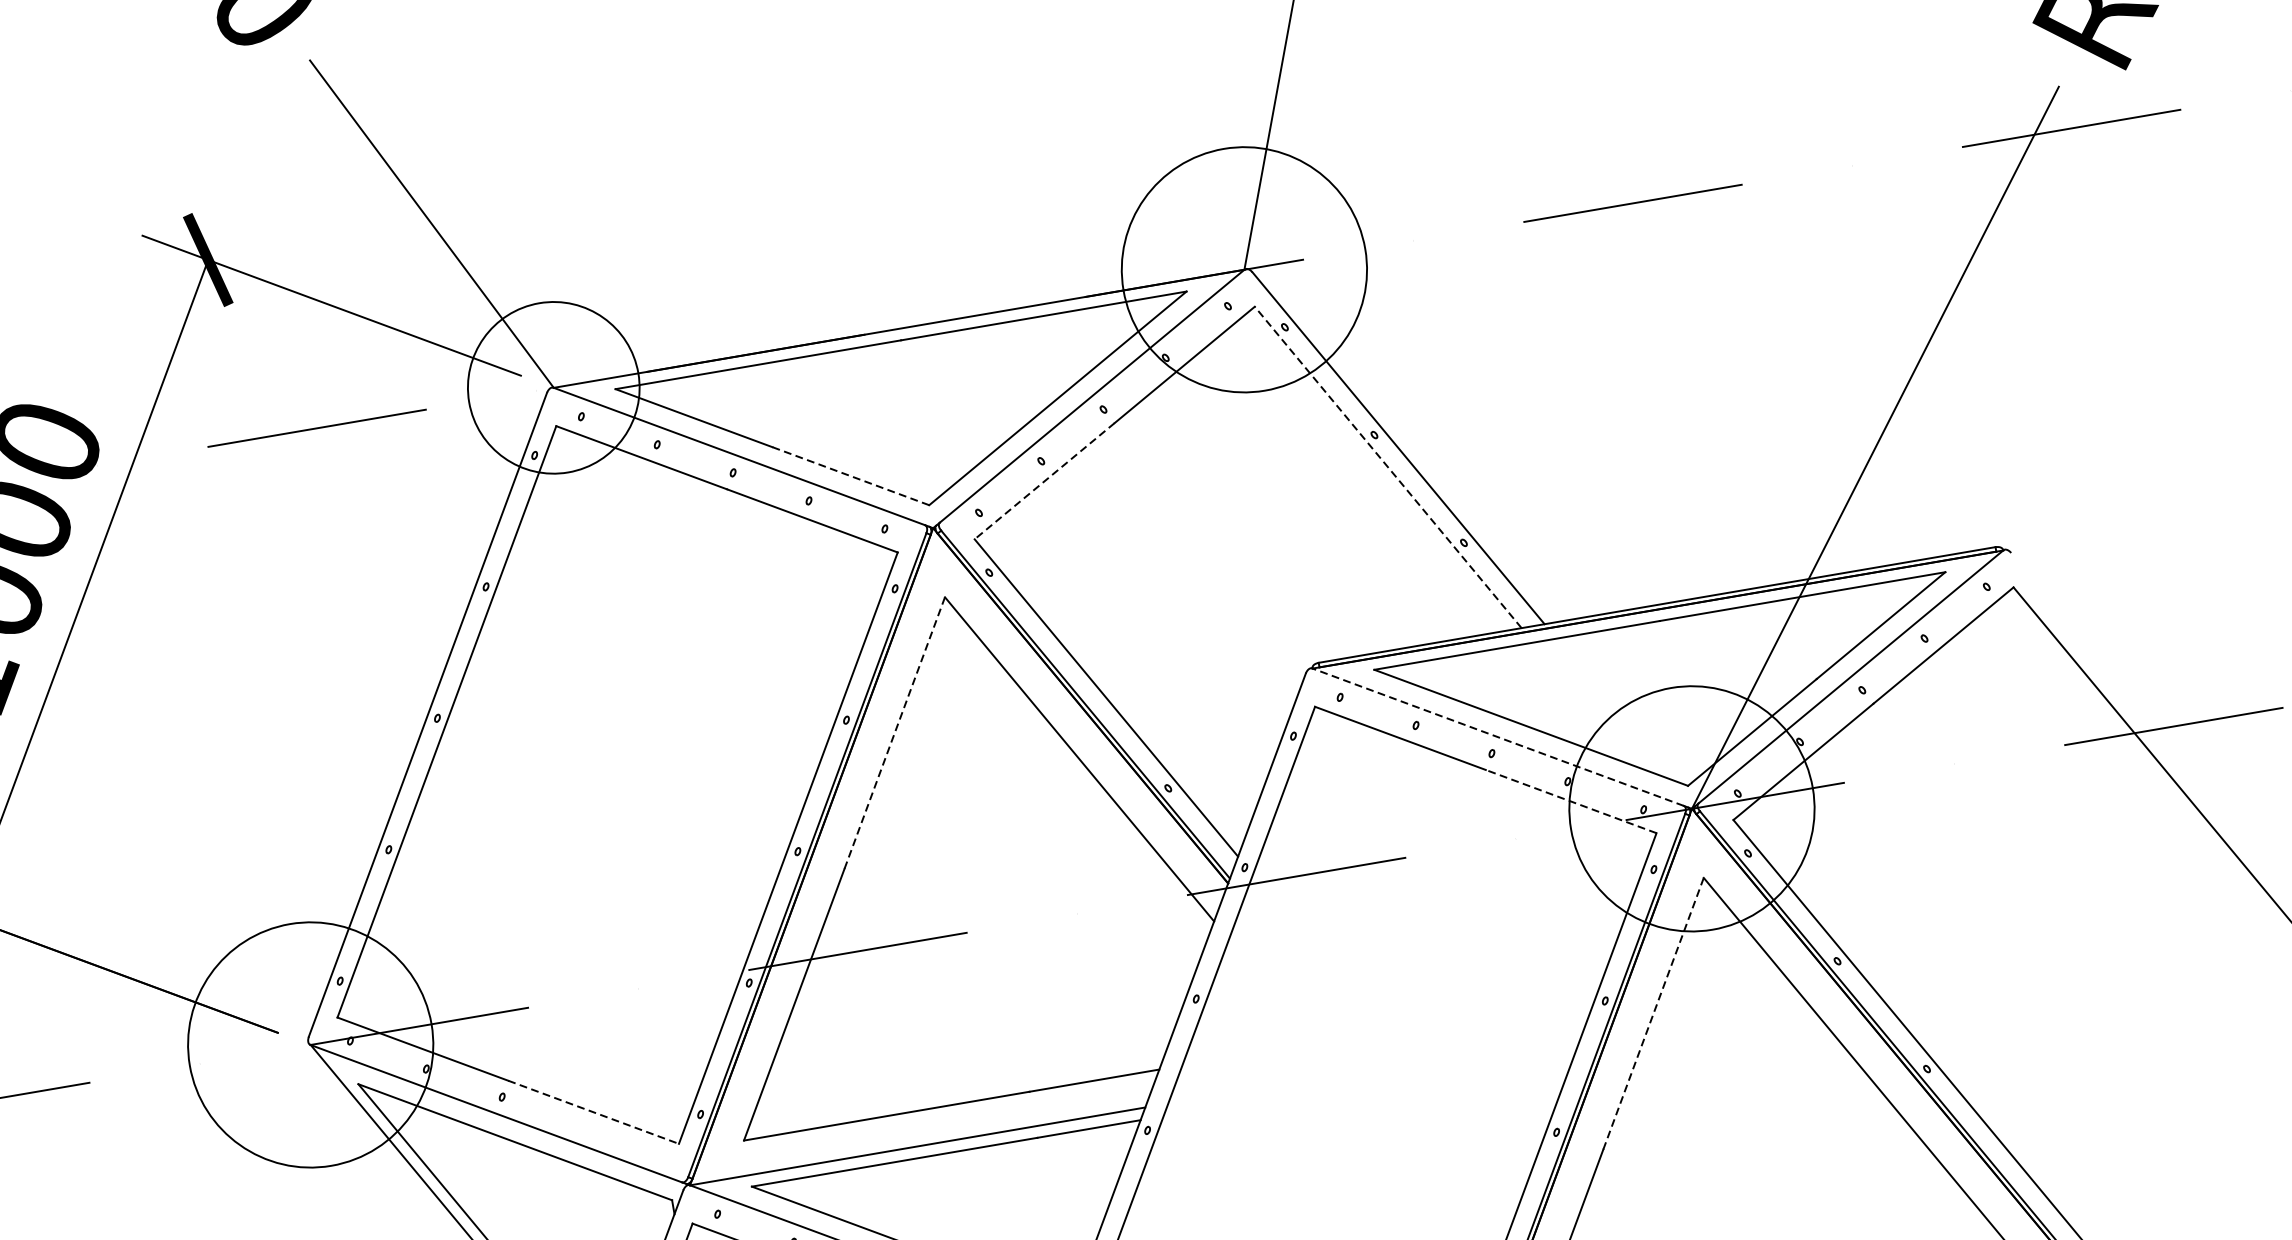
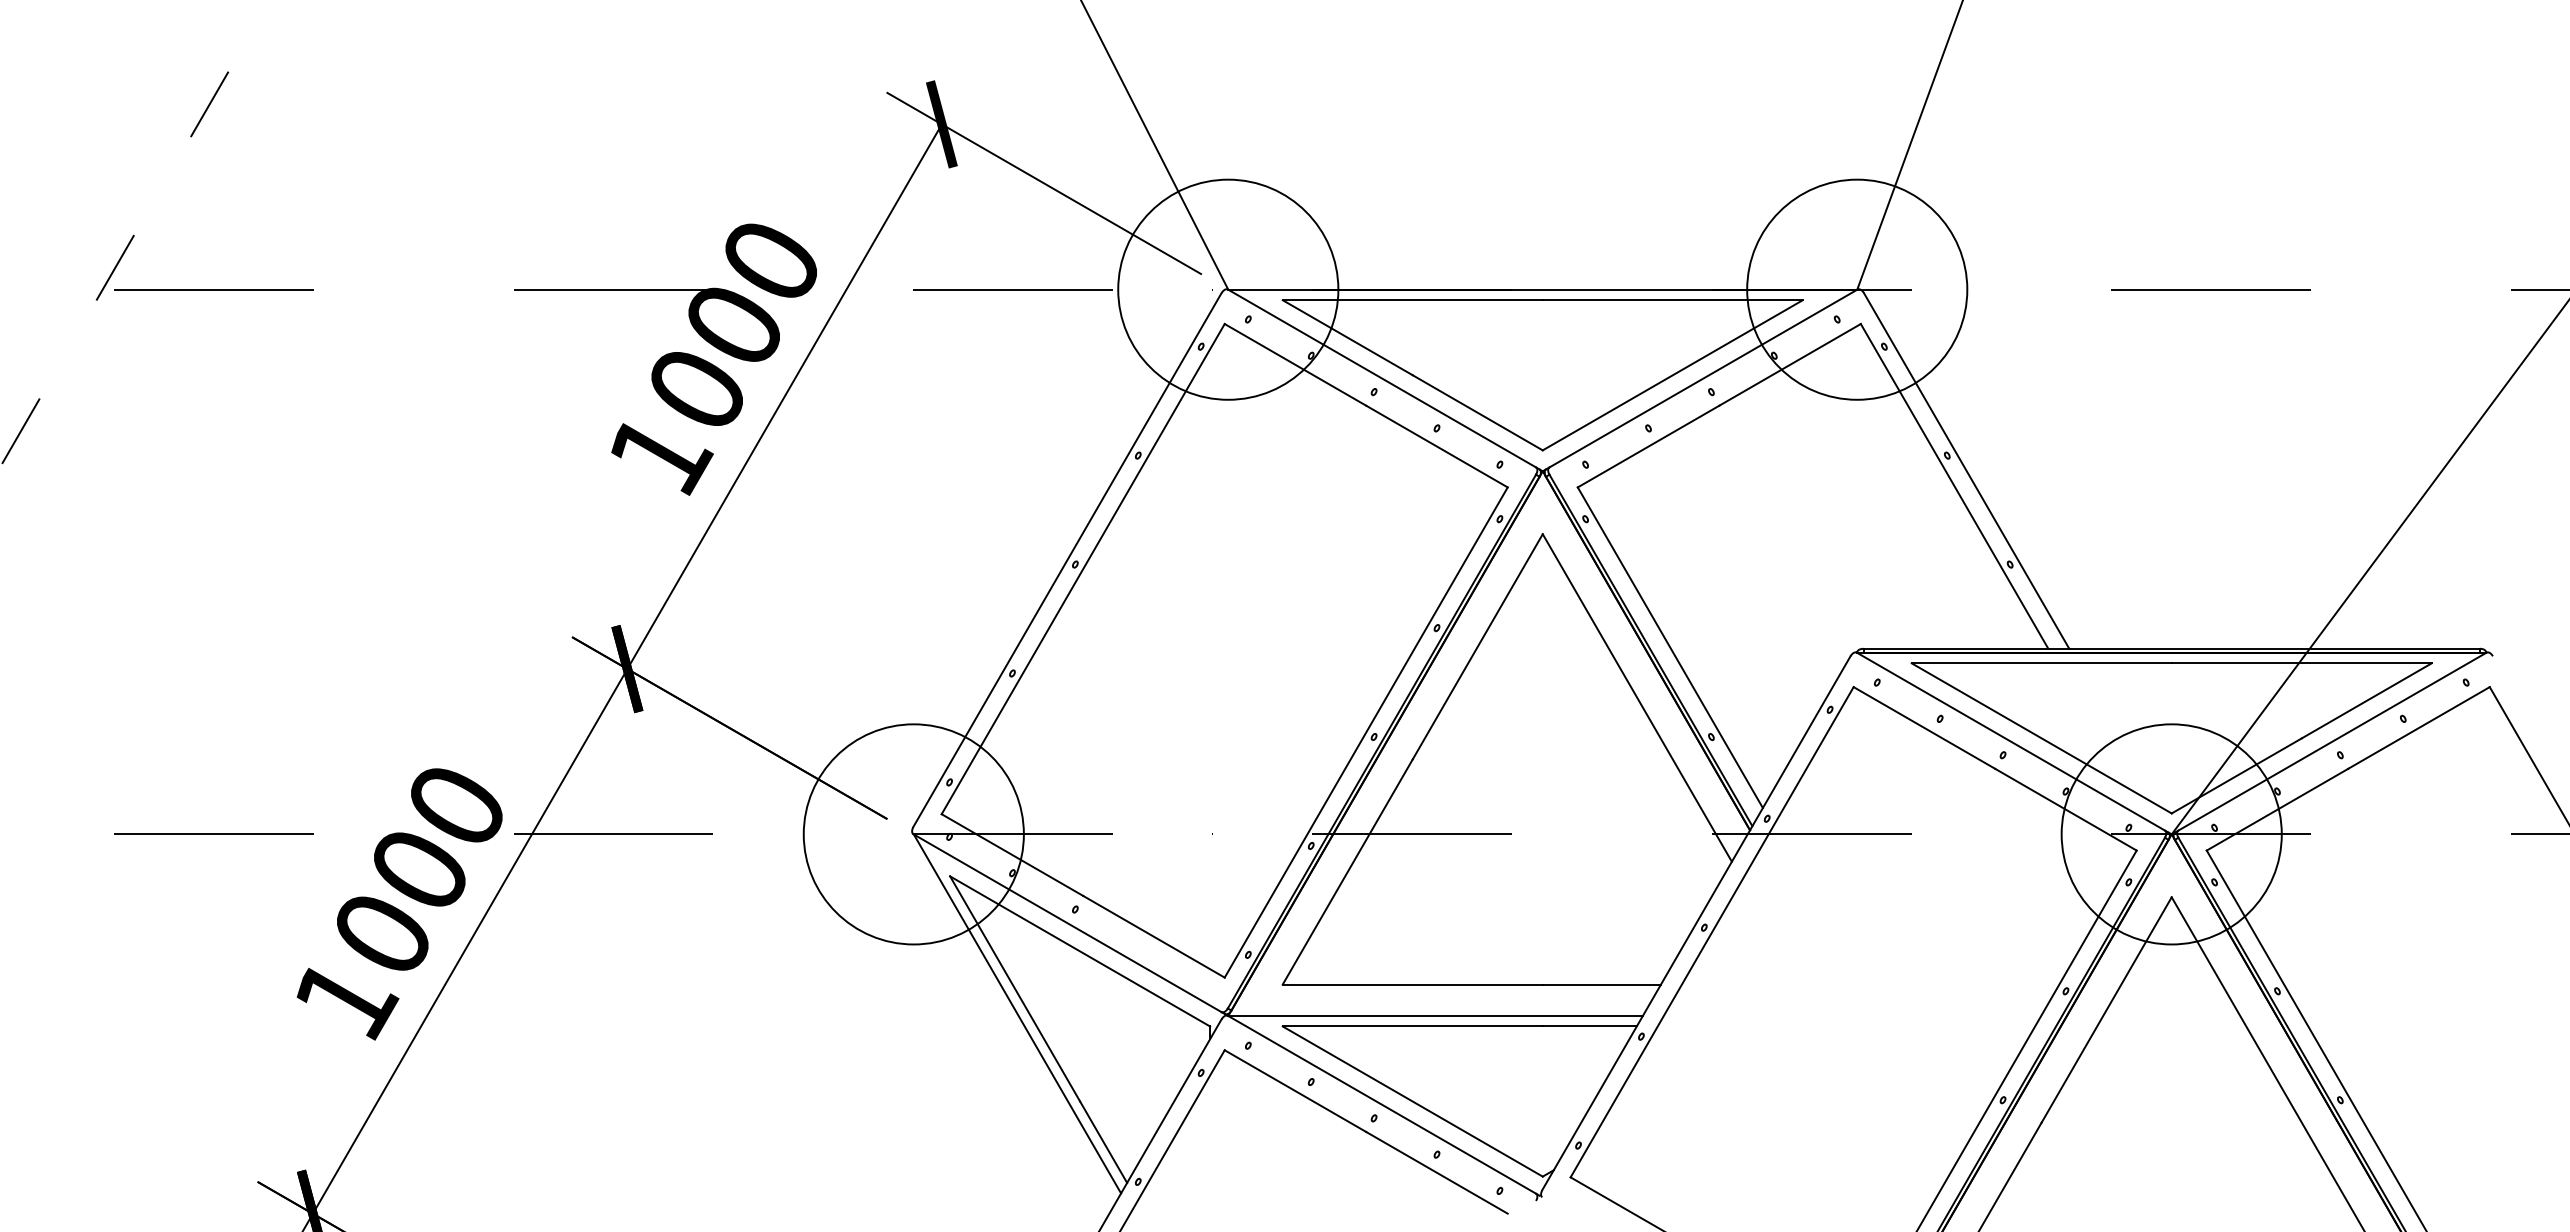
circle: (553, 387) -> (1228, 289), size x1.43
line: (1387, 466) -> (1954, 485), dashed -> solid
line: (850, 475) -> (1477, 412), dashed -> solid
line: (1044, 481) -> (1648, 446), dashed -> solid
line: (894, 732) -> (1477, 646), dashed -> solid
line: (1497, 737) -> (2010, 741), dashed -> solid
line: (1570, 801) -> (2065, 809), dashed -> solid
line: (1653, 1013) -> (2106, 1009), dashed -> solid
line: (593, 1112) -> (1153, 936), dashed -> solid

